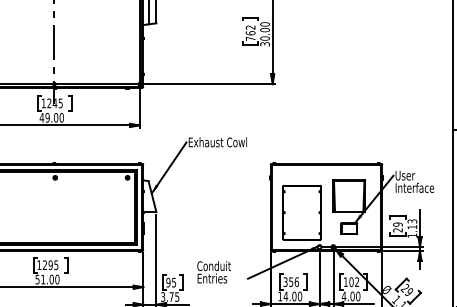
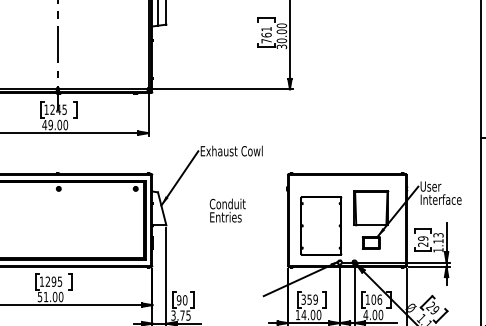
text: (250, 27) -> (266, 29), 762 -> 761
text: (213, 272) -> (227, 210), moved
text: (296, 281) -> (315, 299), 356 -> 359
text: (357, 281) -> (380, 299), 102 -> 106
text: (174, 282) -> (185, 300), 95 -> 90

